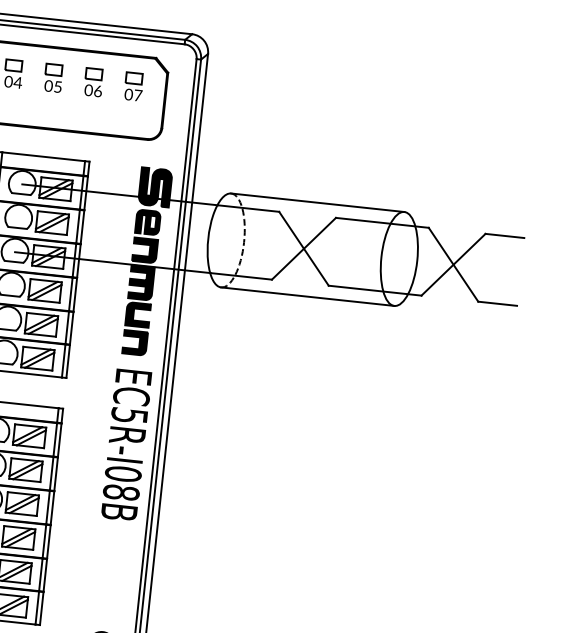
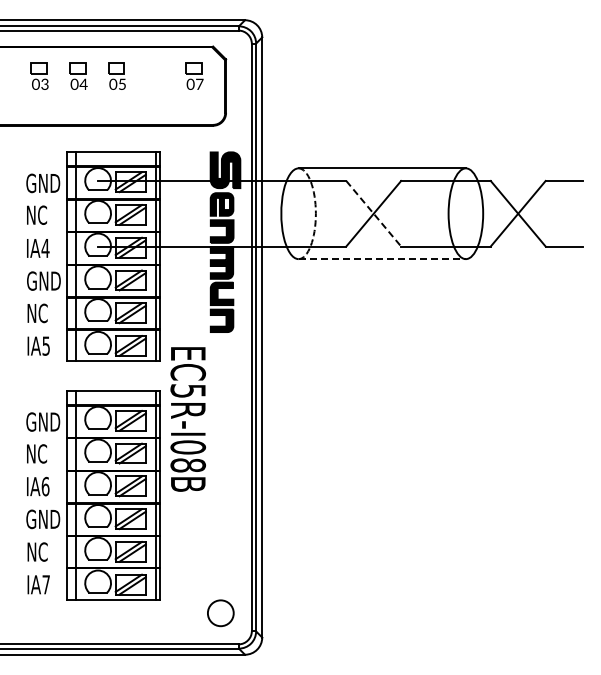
part: (93, 81) -> (155, 75), removed
line: (303, 248) -> (373, 213), solid -> dashed
line: (307, 297) -> (382, 259), solid -> dashed
text: (125, 445) -> (187, 419), moved

